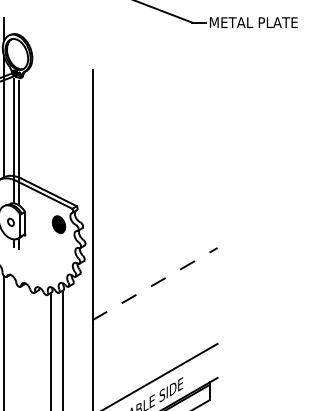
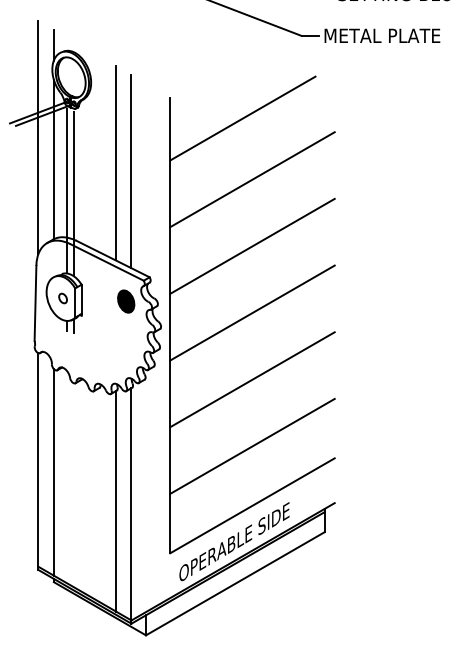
line: (147, 85) -> (242, 118), added
line: (50, 119) -> (115, 163), added
line: (63, 125) -> (131, 171), added
line: (155, 131) -> (252, 179), added
line: (155, 182) -> (252, 245), added
line: (155, 232) -> (252, 312), added
line: (155, 283) -> (252, 379), dashed -> solid
line: (155, 334) -> (252, 445), added

